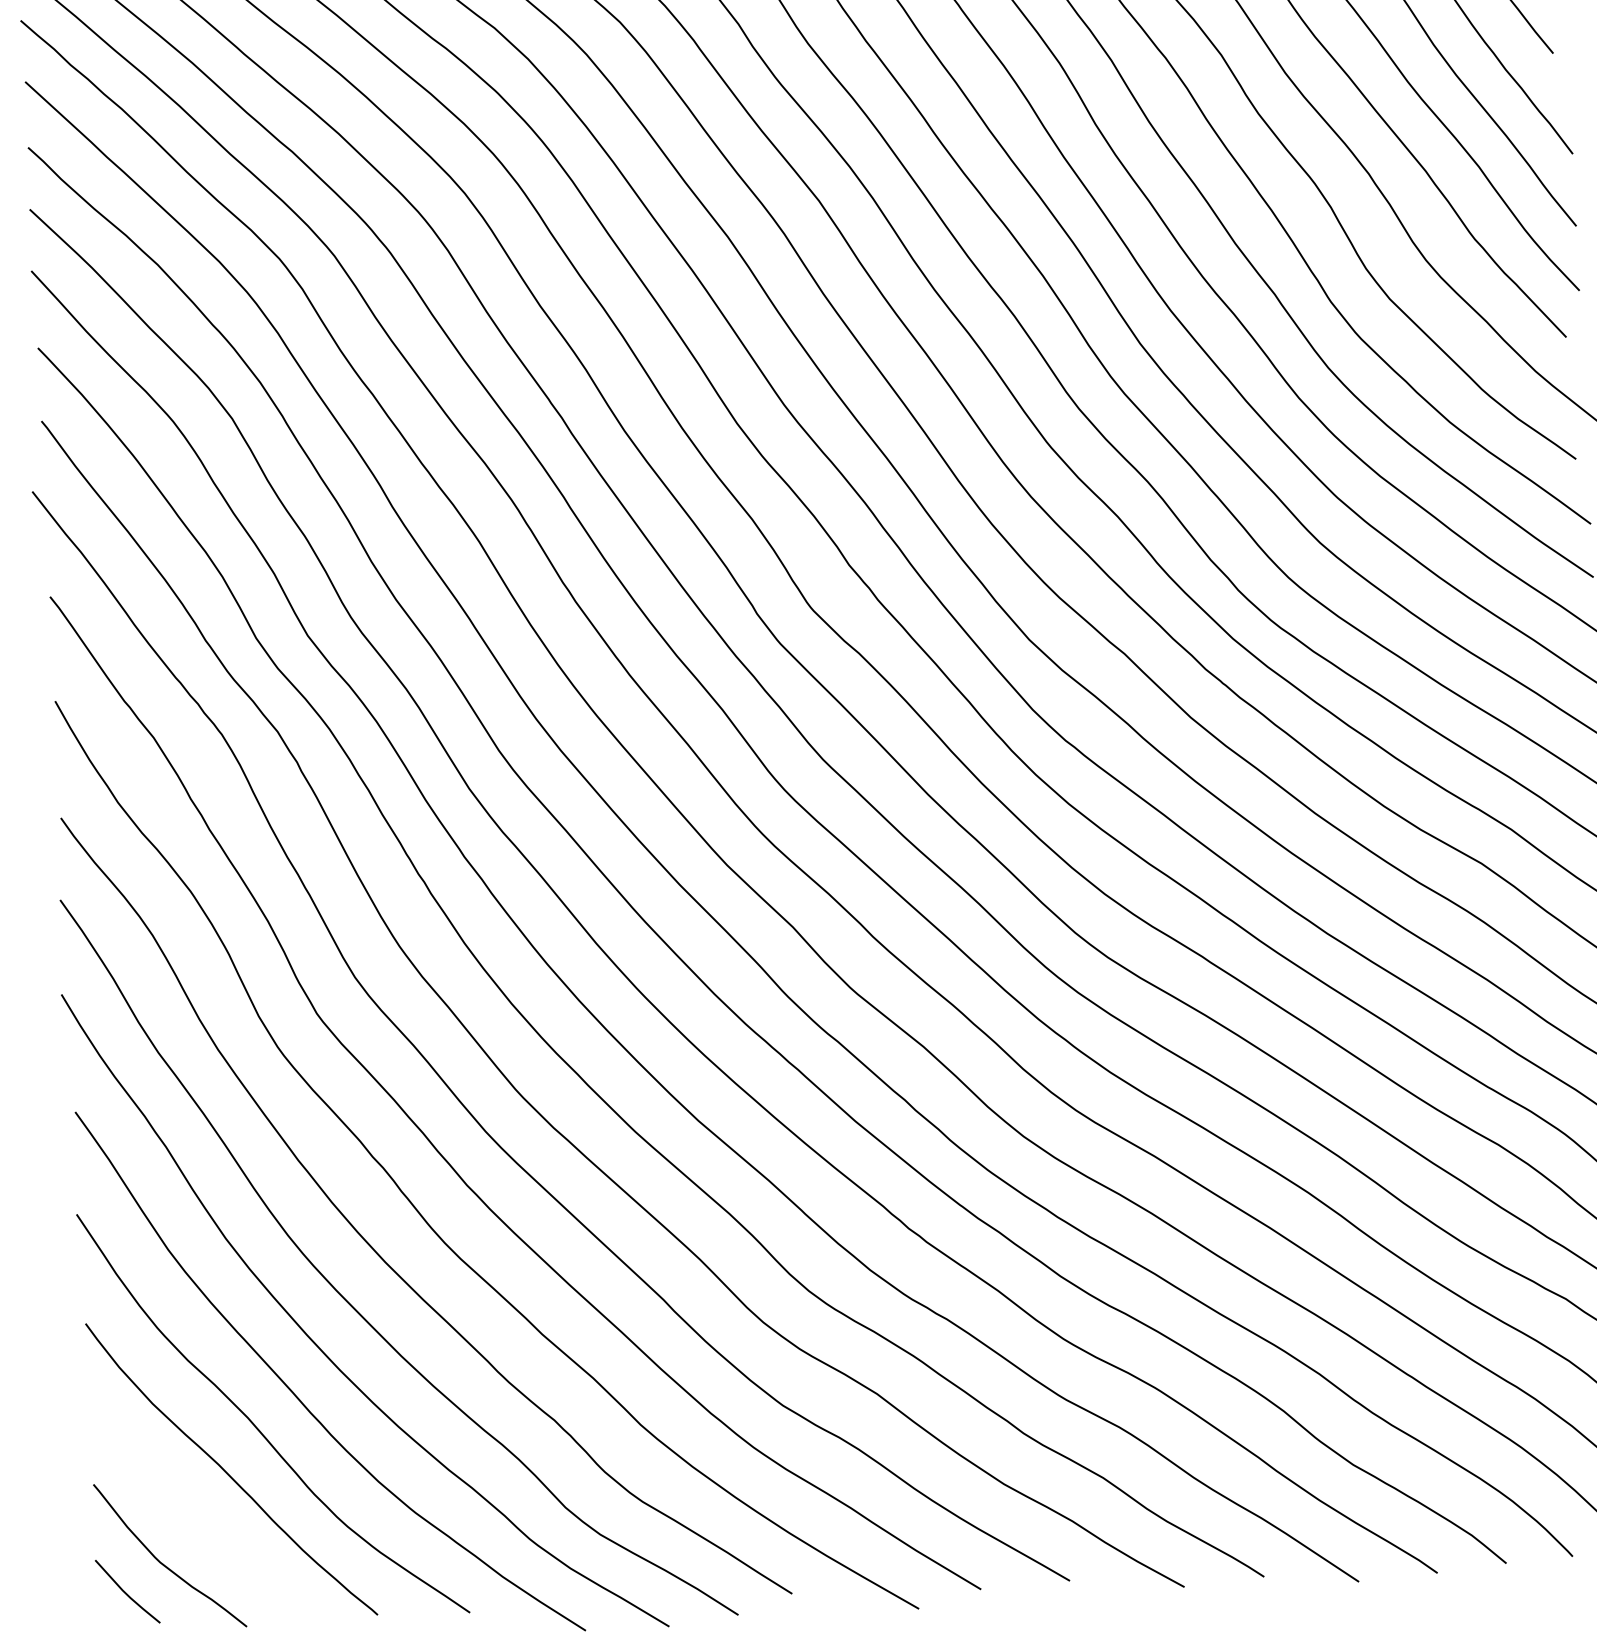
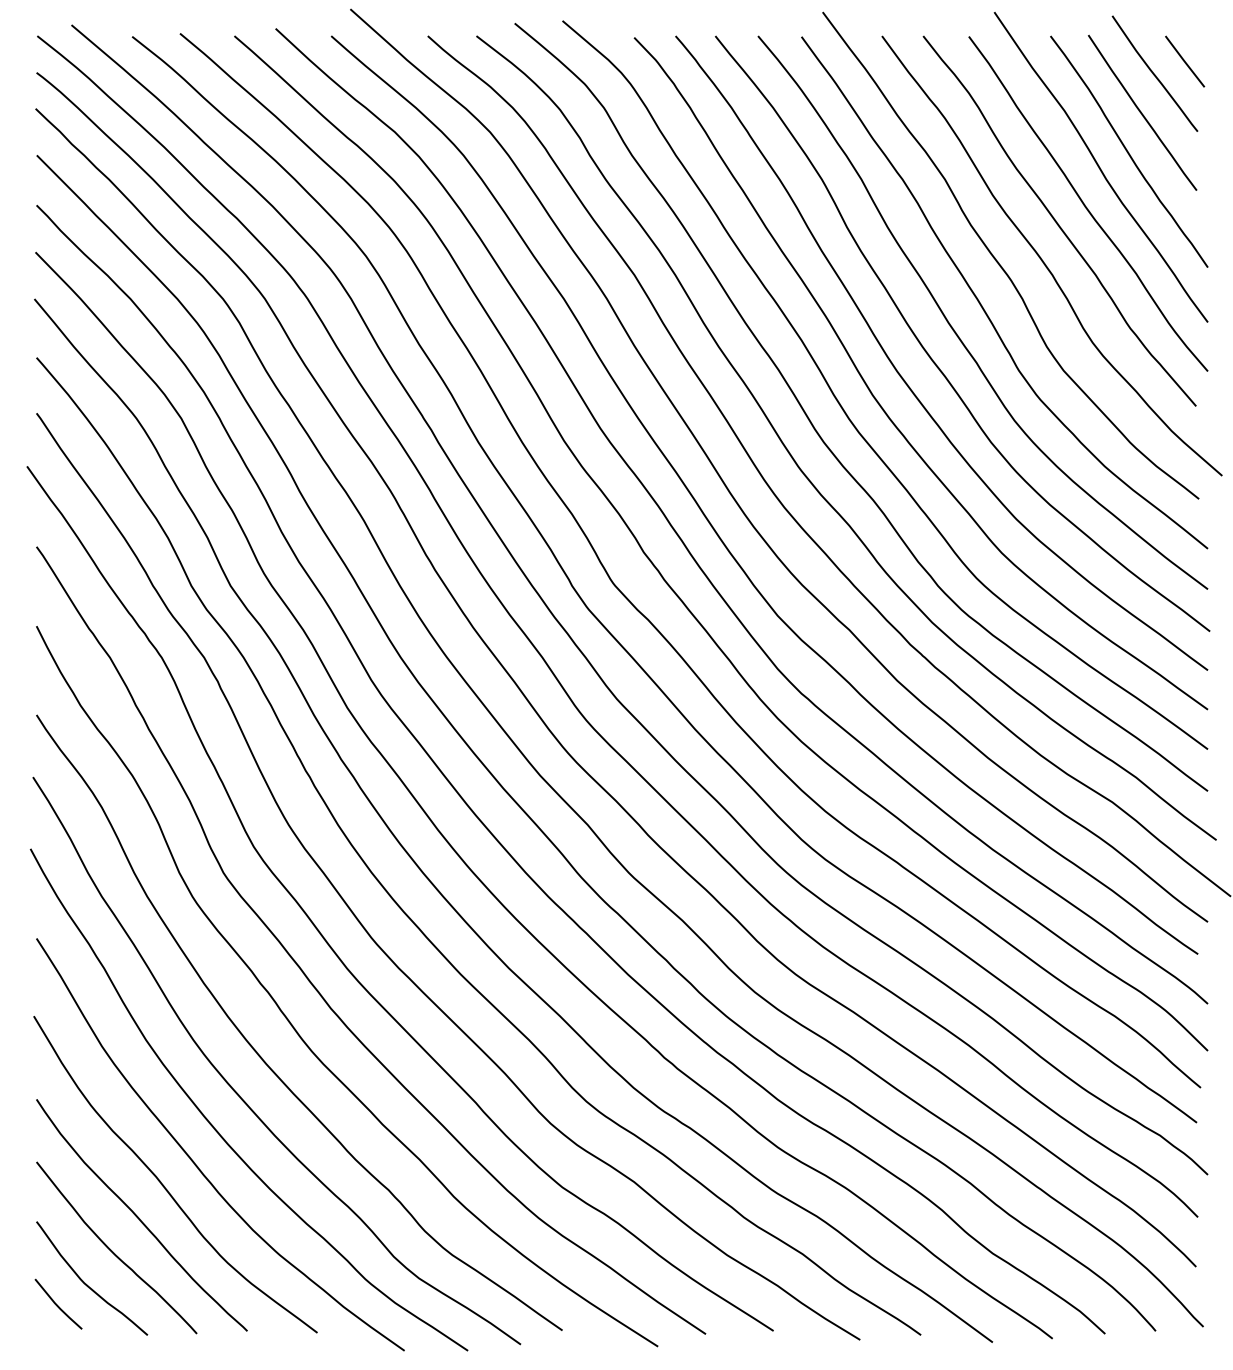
curve: (195, 1517) -> (112, 1250), added

